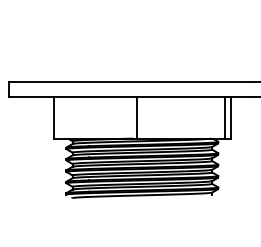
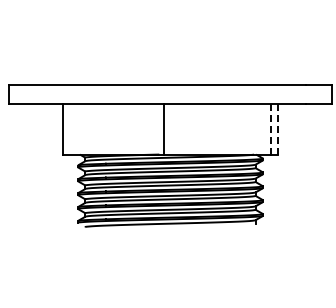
line: (225, 117) -> (271, 128), solid -> dashed
line: (230, 117) -> (277, 128), solid -> dashed

